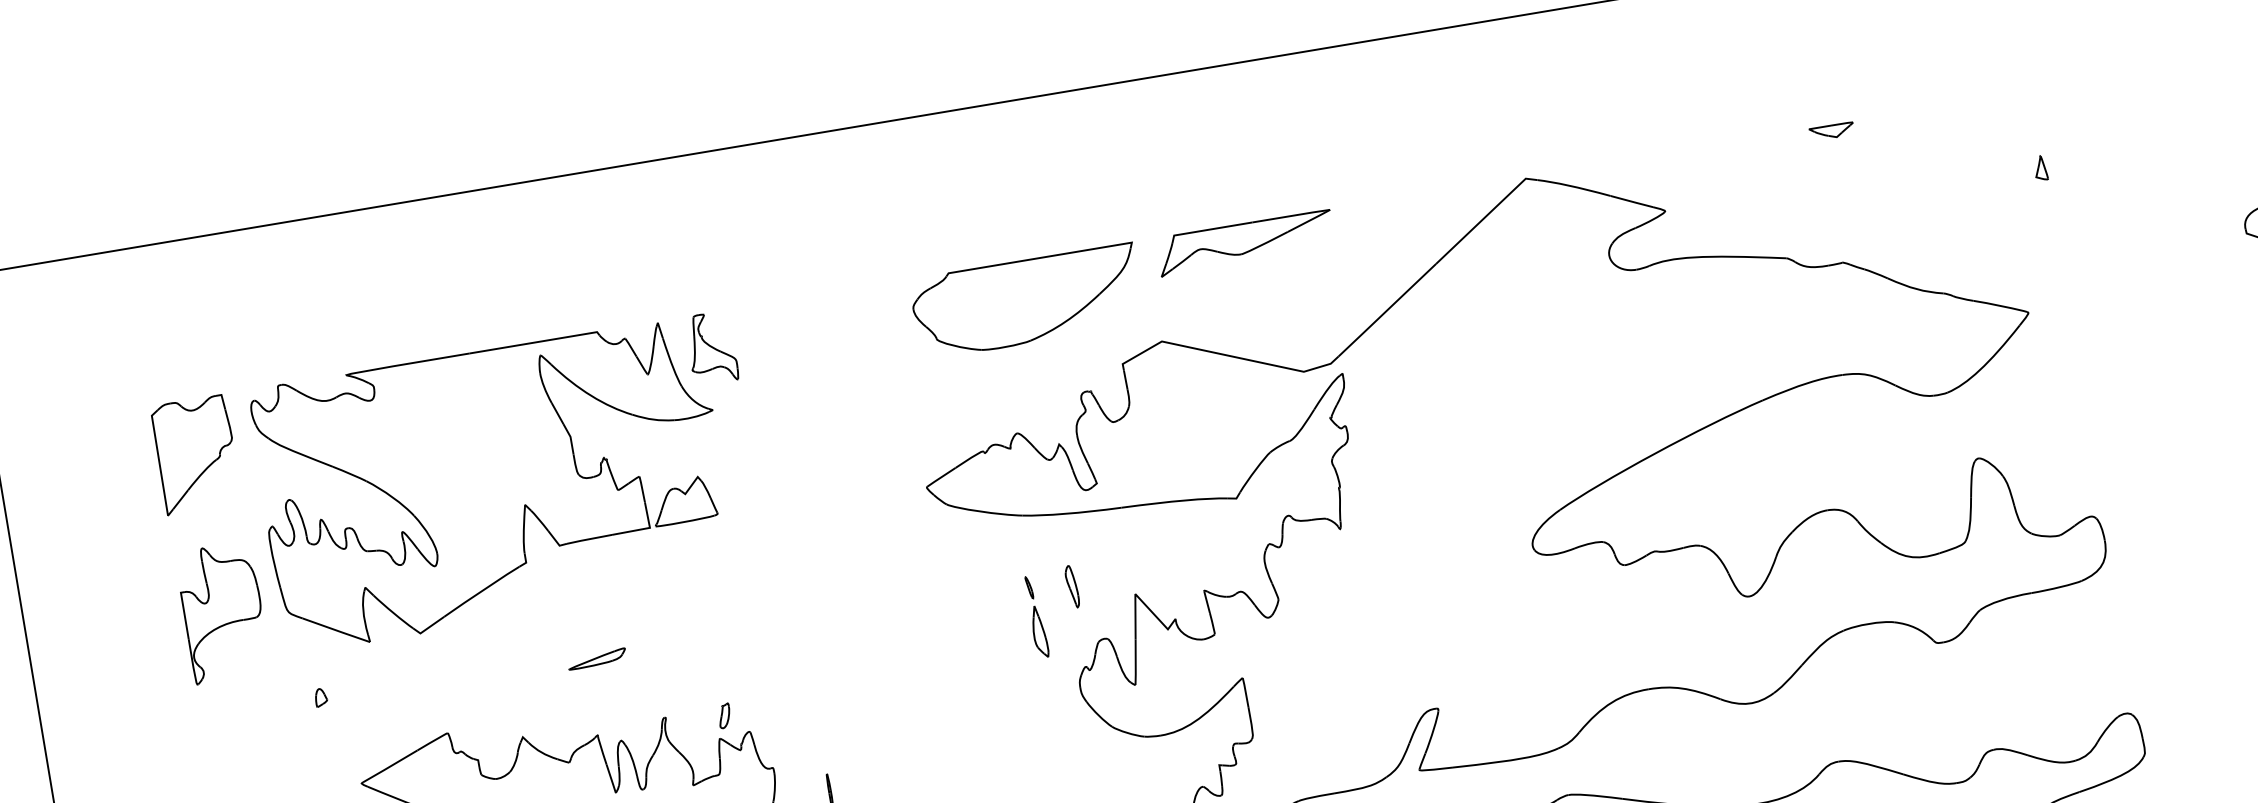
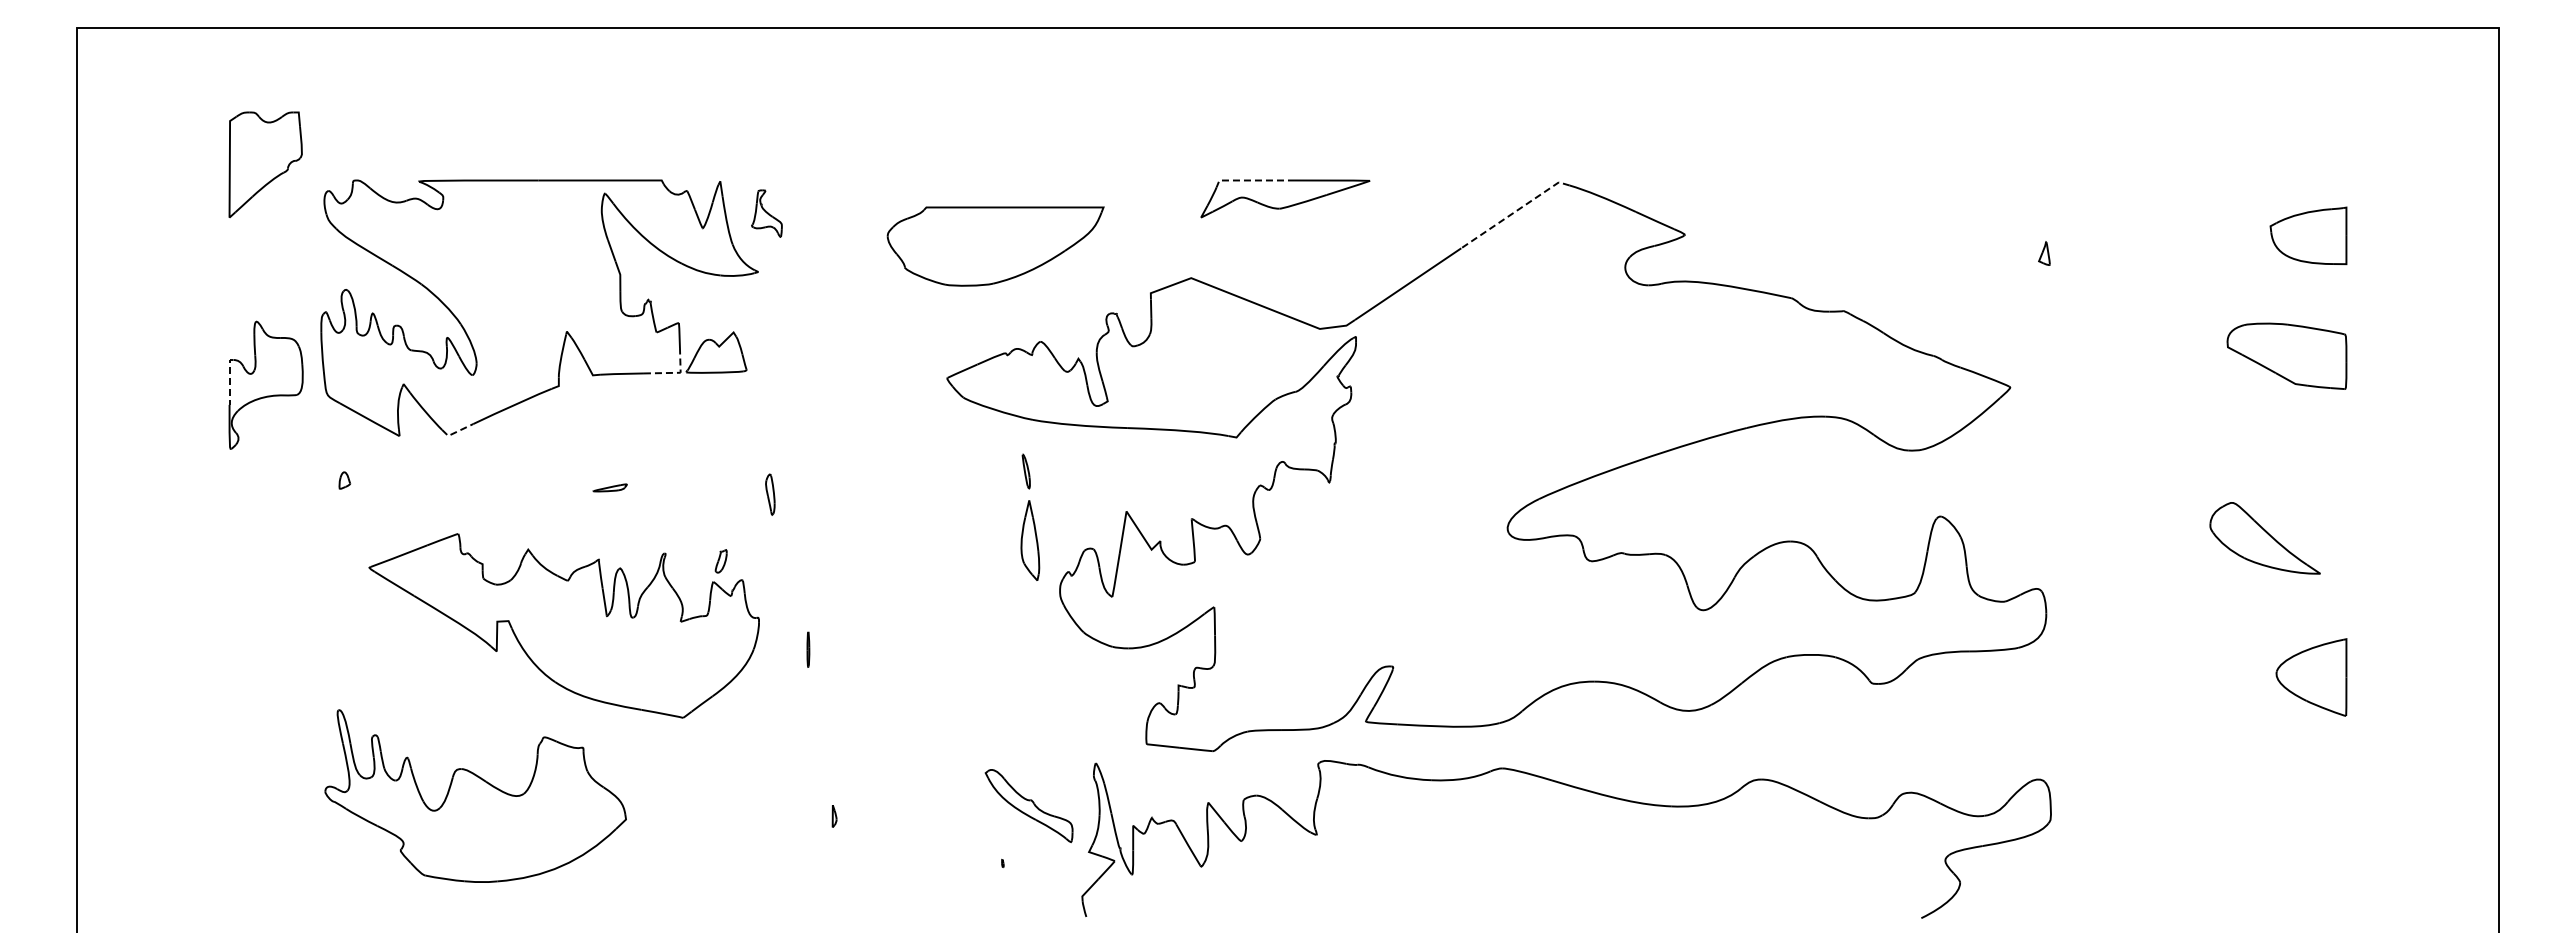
part: (1831, 131) -> (1853, 186), removed
line: (1485, 216) -> (1515, 211), solid -> dashed
line: (1208, 229) -> (1252, 180), solid -> dashed
part: (1026, 301) -> (995, 246), moved
part: (711, 348) -> (766, 213), size x0.7
part: (196, 454) -> (265, 164), moved
line: (644, 528) -> (675, 372), solid -> dashed
part: (1072, 586) -> (770, 494), moved
line: (184, 612) -> (229, 379), solid -> dashed
part: (1037, 617) -> (1030, 517), size x1.6
line: (428, 628) -> (456, 432), solid -> dashed
part: (596, 658) -> (609, 487), size x0.6

